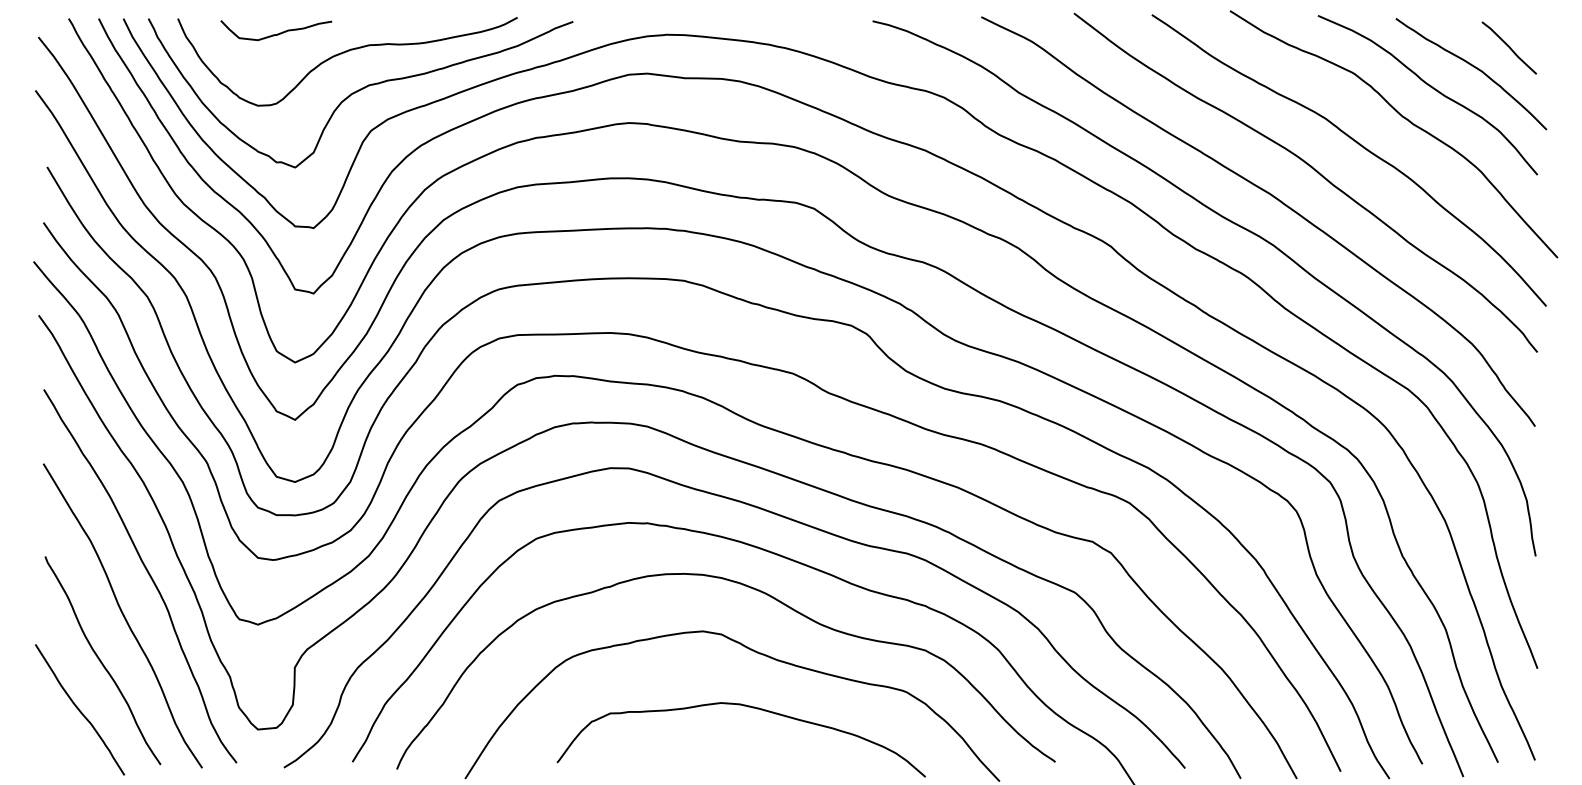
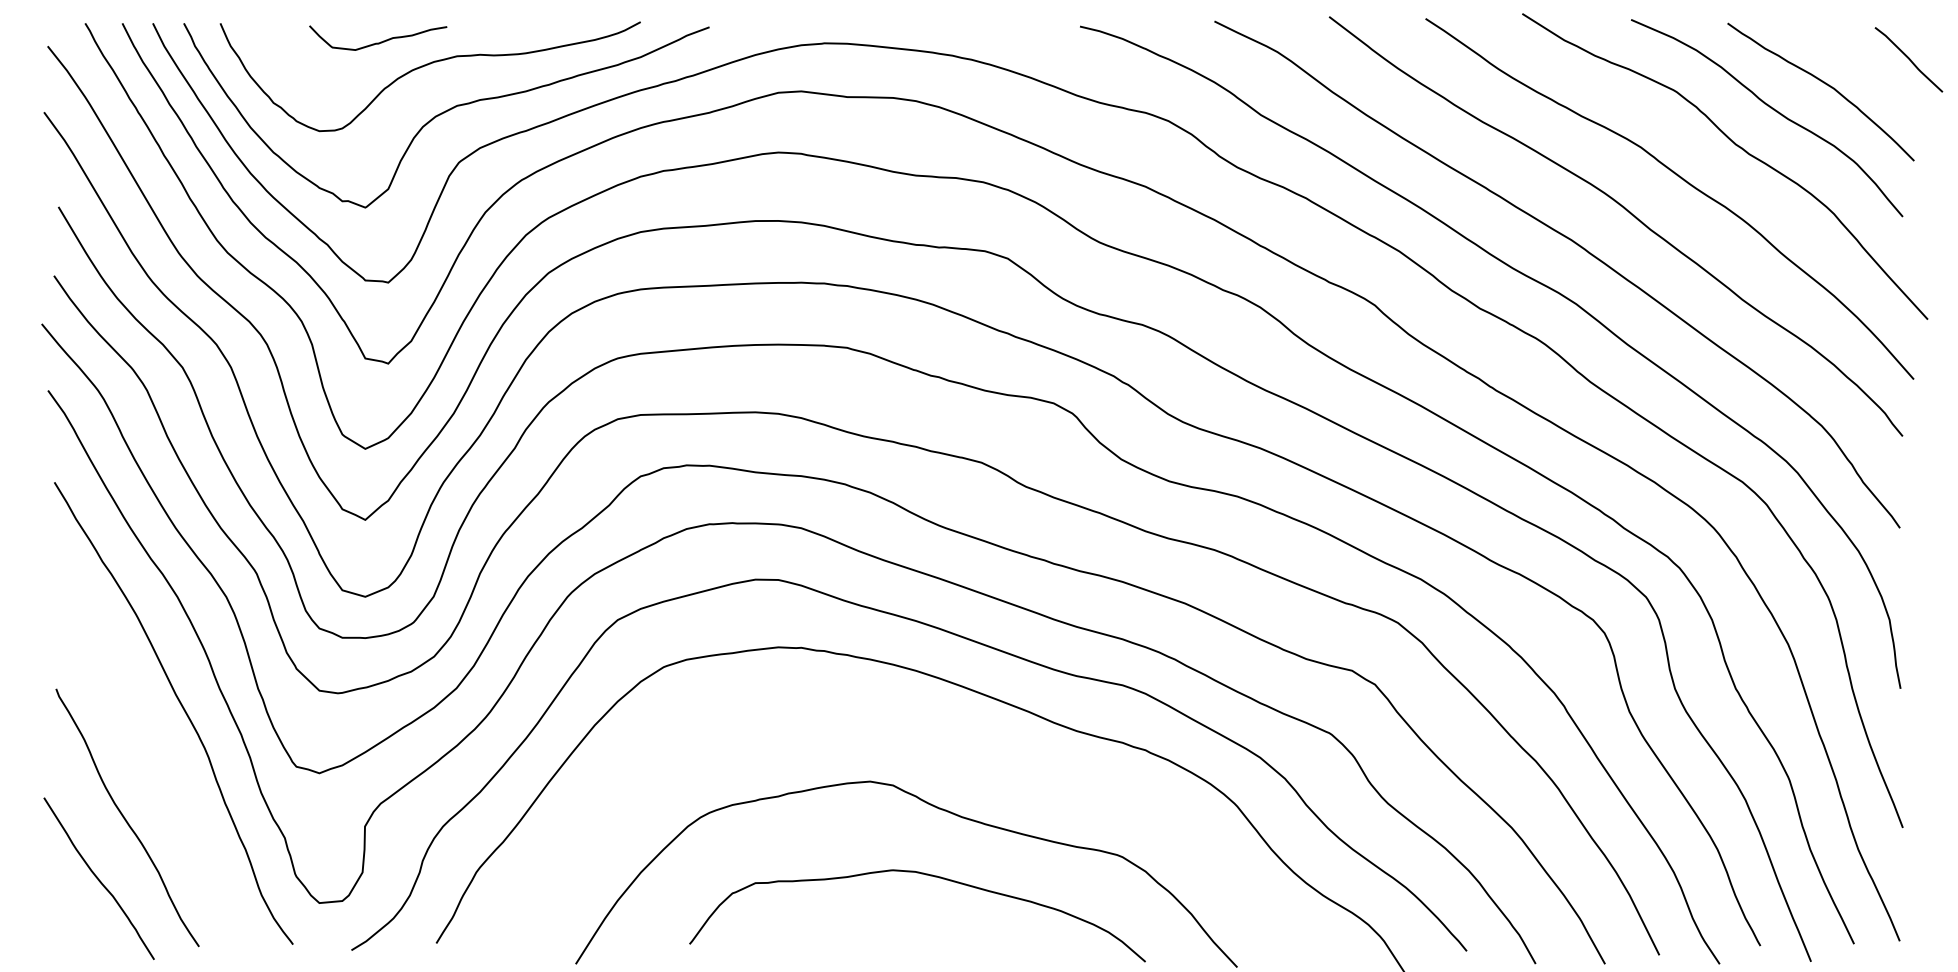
curve: (278, 33) -> (380, 41), moved
curve: (1508, 47) -> (1908, 59), moved
curve: (759, 591) -> (939, 732), removed
curve: (123, 615) -> (152, 762), removed

